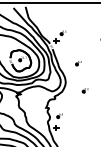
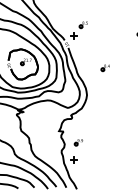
part: (84, 90) -> (113, 106), removed

